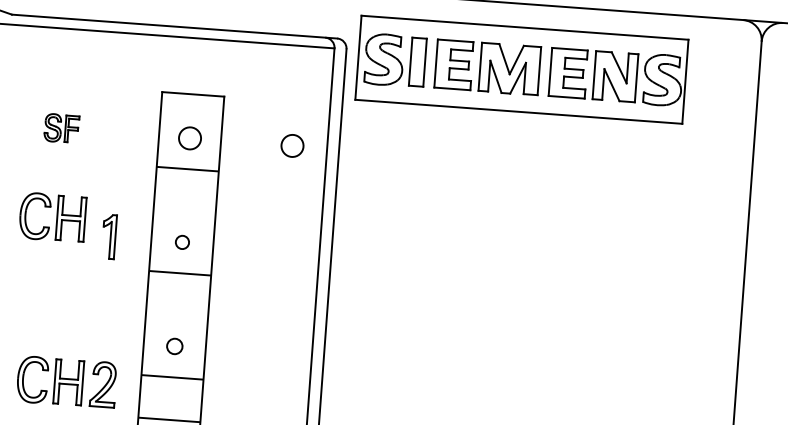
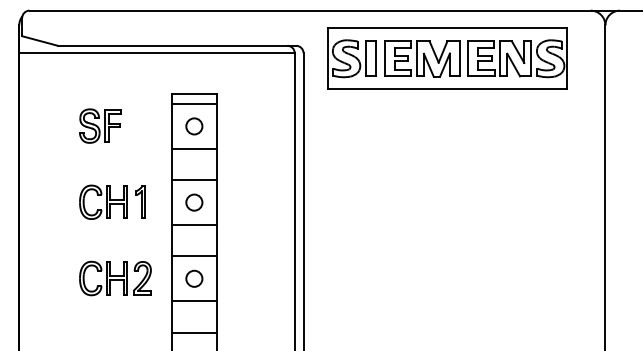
part: (522, 69) -> (447, 58), moved
line: (192, 107) -> (194, 103), added
part: (61, 127) -> (100, 125), size x1.67
circle: (292, 146) -> (269, 126), removed
line: (184, 212) -> (194, 180), added
part: (52, 216) -> (103, 201), moved
circle: (182, 242) -> (194, 202), size x1.67
line: (177, 316) -> (194, 256), added
circle: (174, 346) -> (194, 278), size x1.43
part: (66, 382) -> (115, 278), moved

